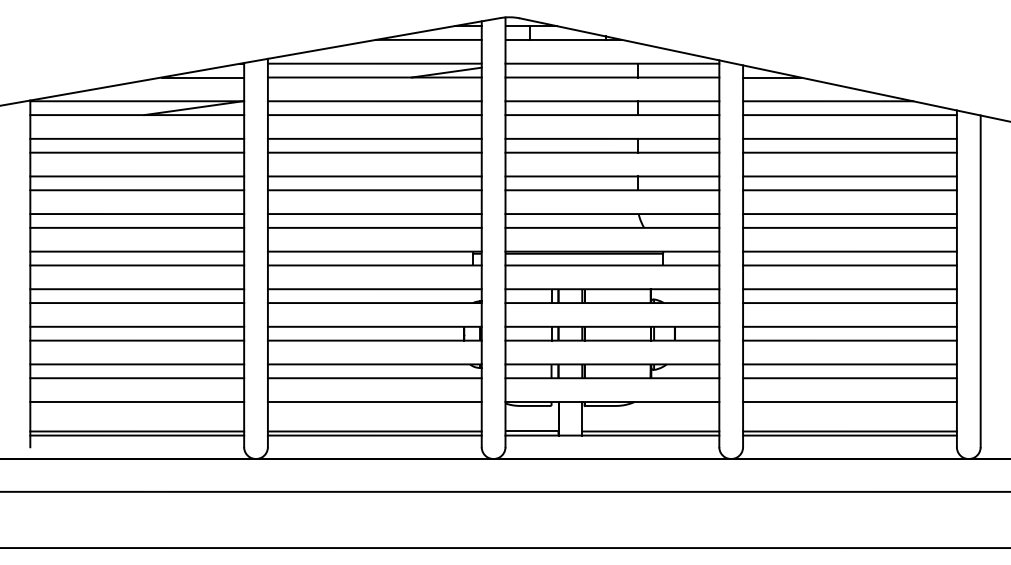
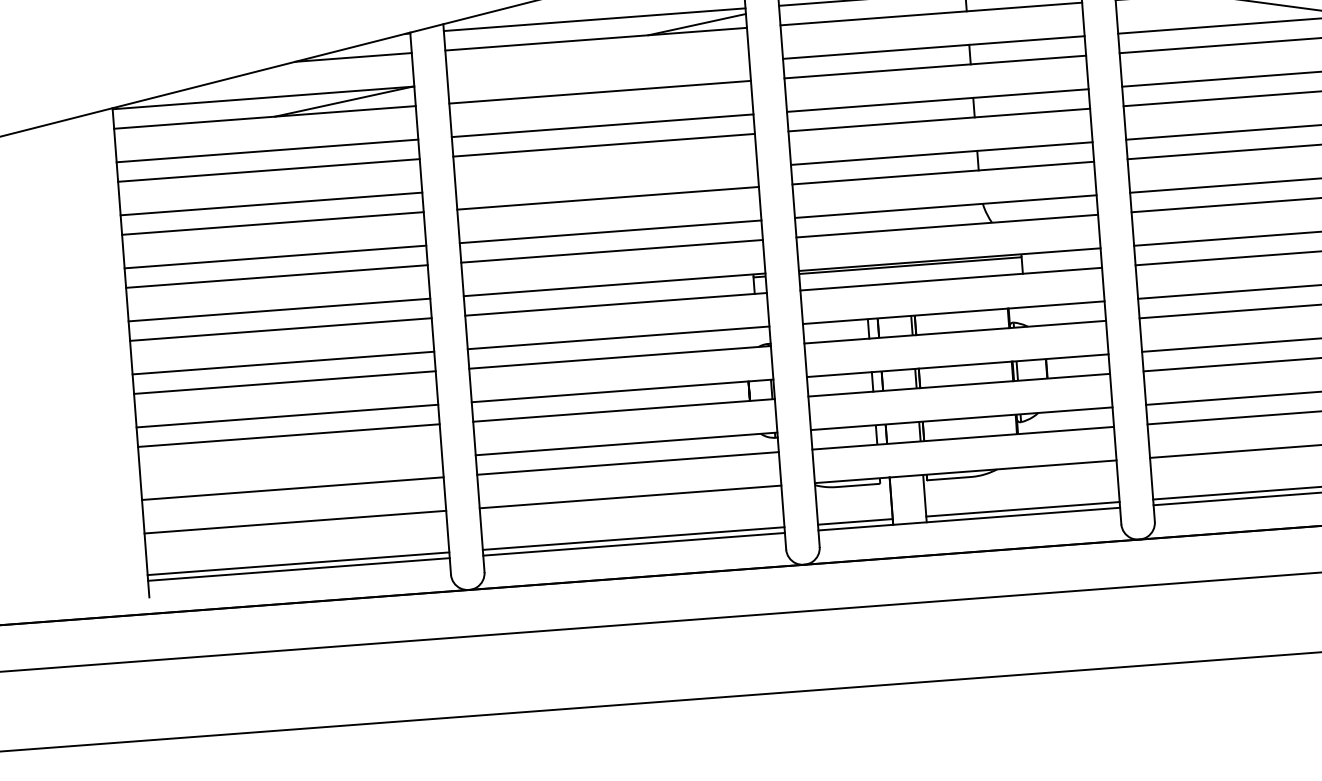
line: (374, 101) -> (598, 73), removed
line: (374, 176) -> (606, 178), removed
line: (137, 364) -> (291, 469), removed

